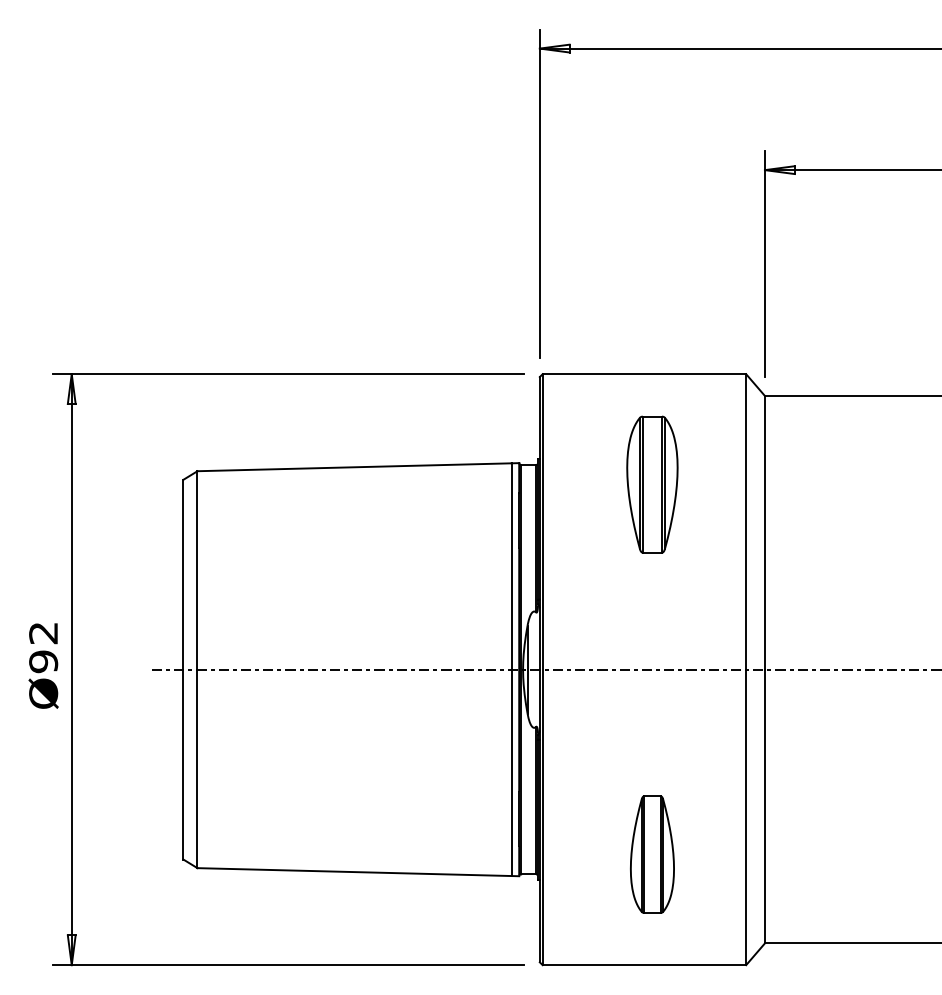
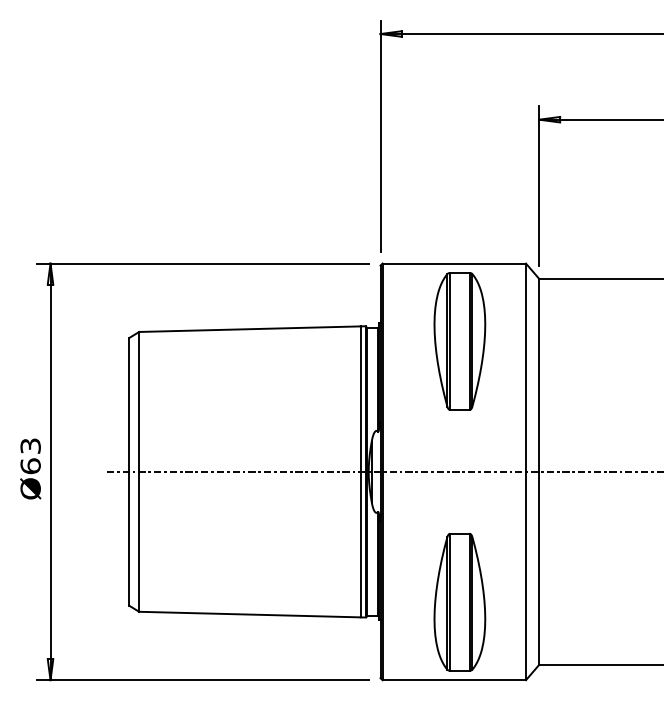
part: (652, 484) -> (459, 341), size x1.43
text: (43, 647) -> (30, 456), Ø92 -> Ø63
part: (652, 854) -> (459, 602), size x1.67

